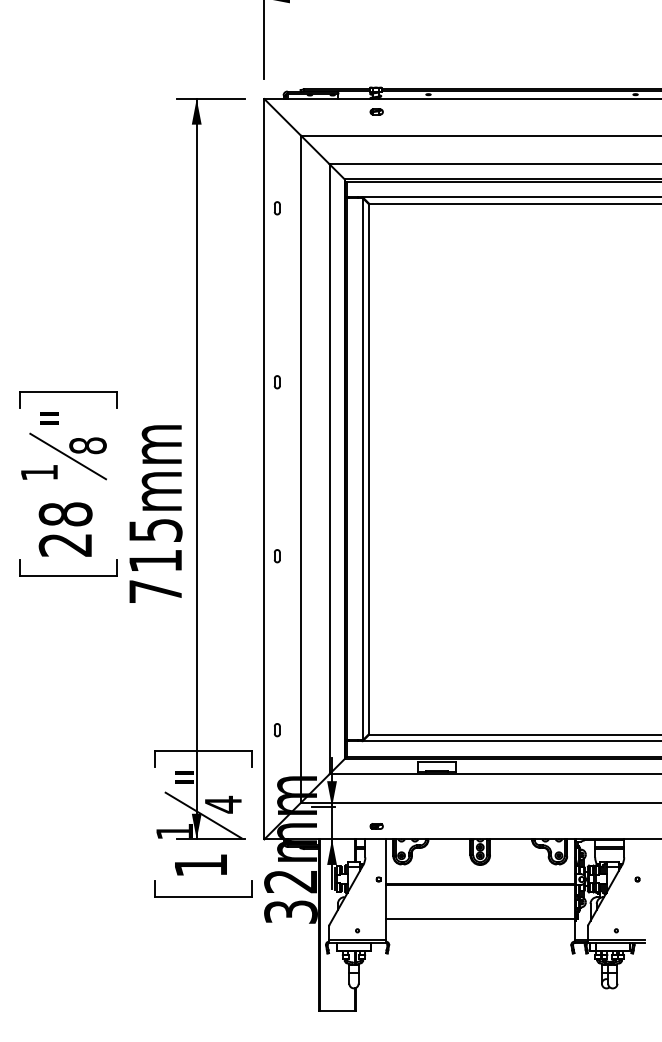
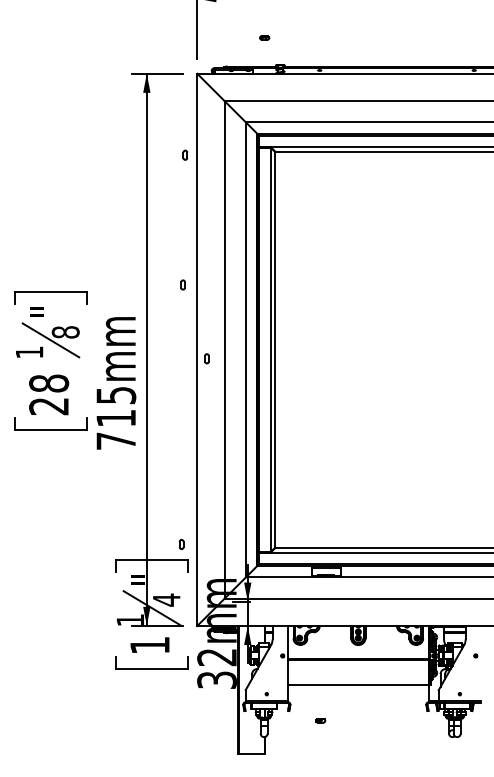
part: (376, 111) -> (264, 37), moved
part: (276, 208) -> (184, 155), moved
part: (276, 382) -> (182, 285), moved
part: (276, 556) -> (206, 359), moved
part: (277, 730) -> (181, 544), moved
part: (376, 826) -> (320, 720), moved

